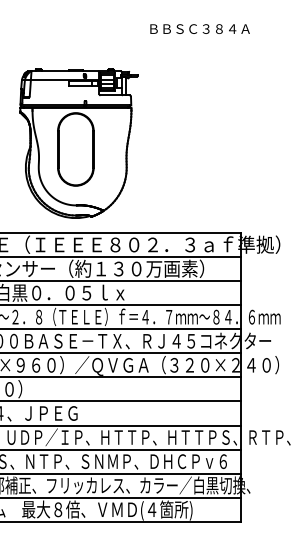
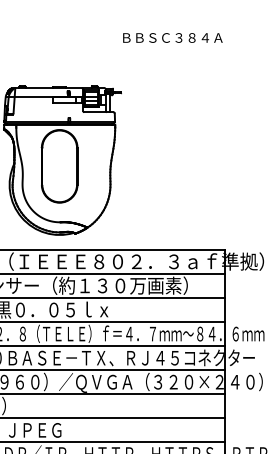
text: (199, 28) -> (172, 37), moved

